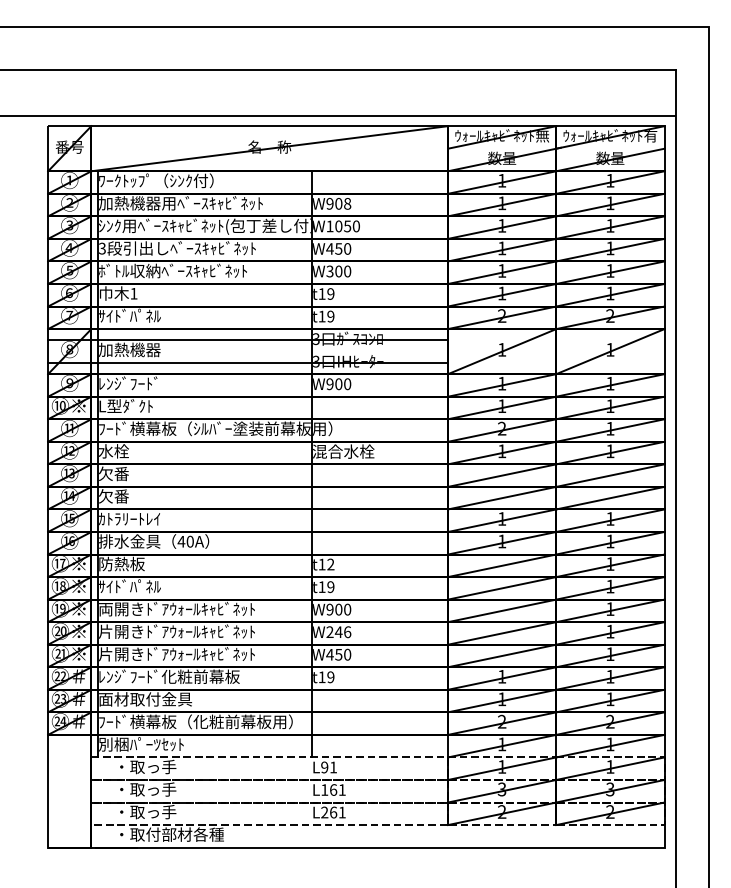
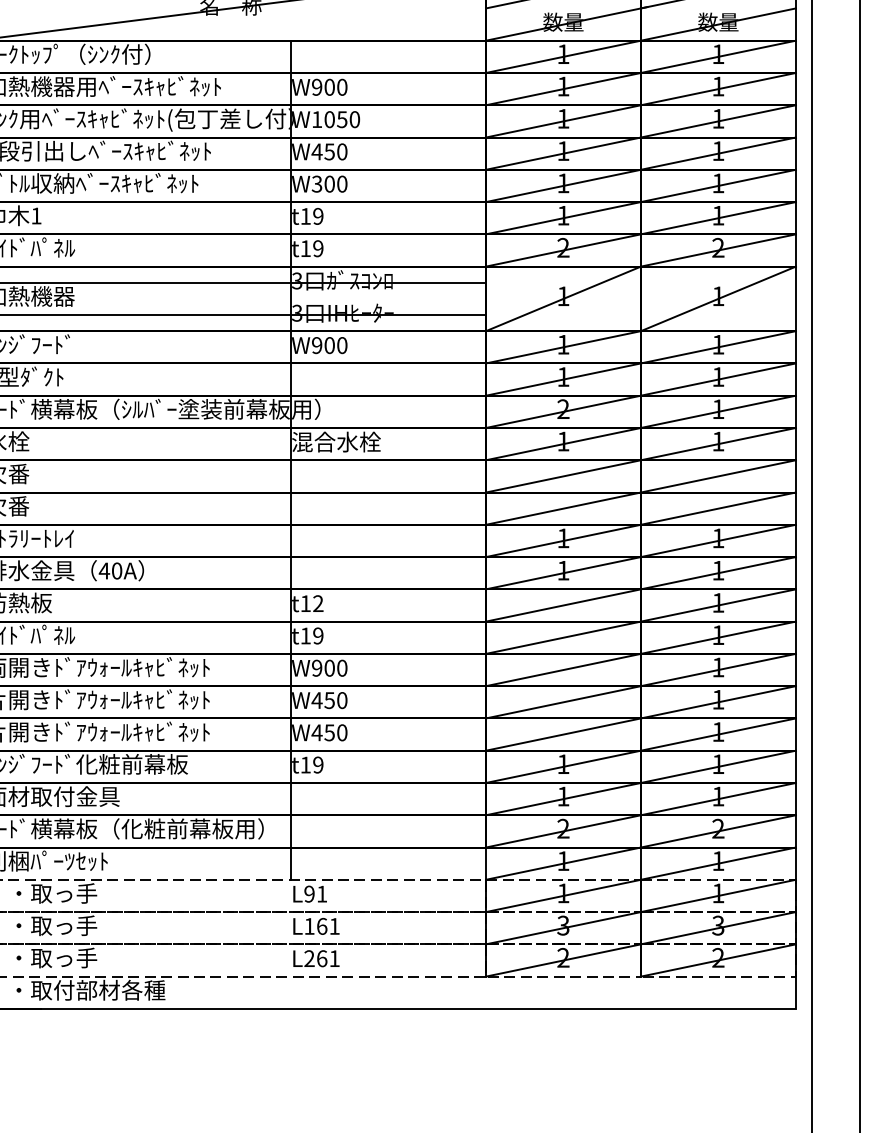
text: (347, 203) -> (342, 86), W908 -> W900
text: (338, 632) -> (329, 700), W246 -> W450

